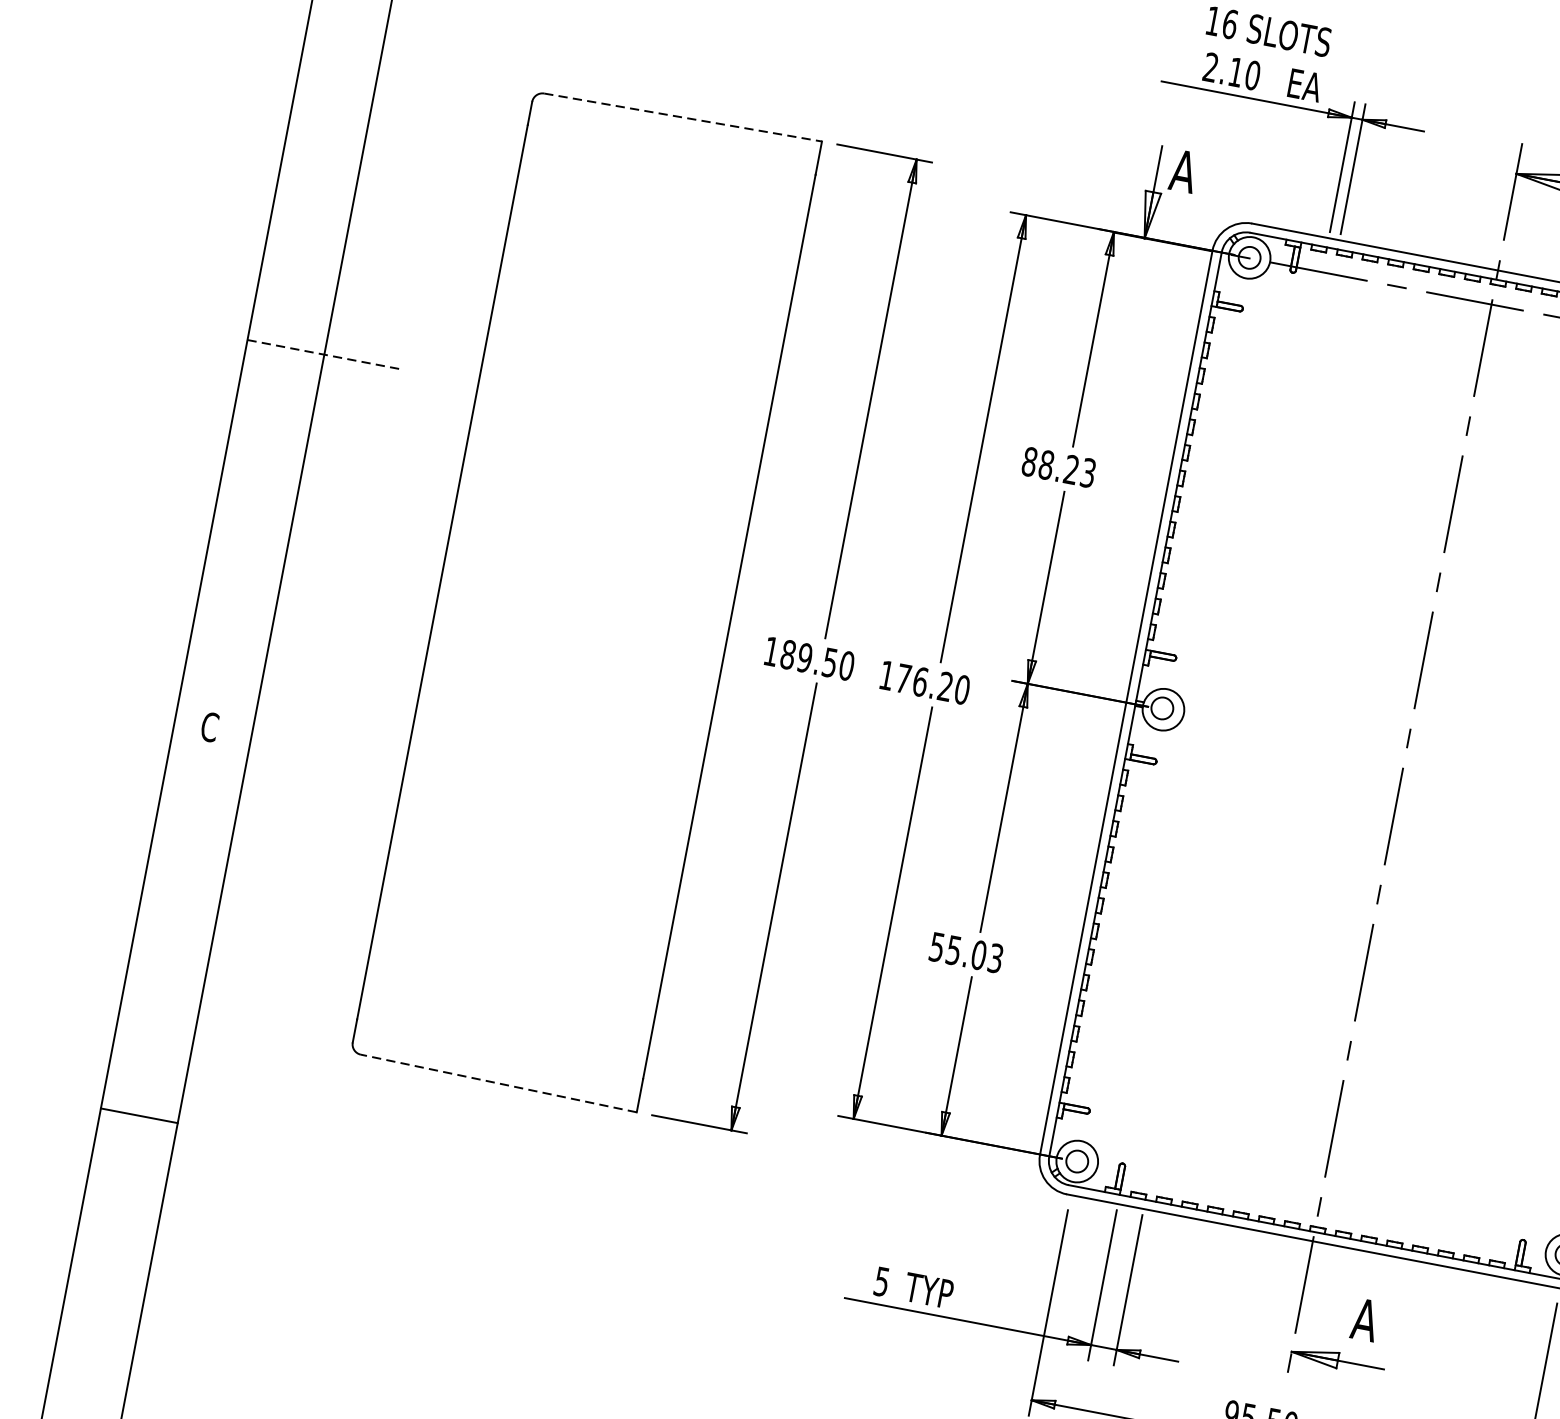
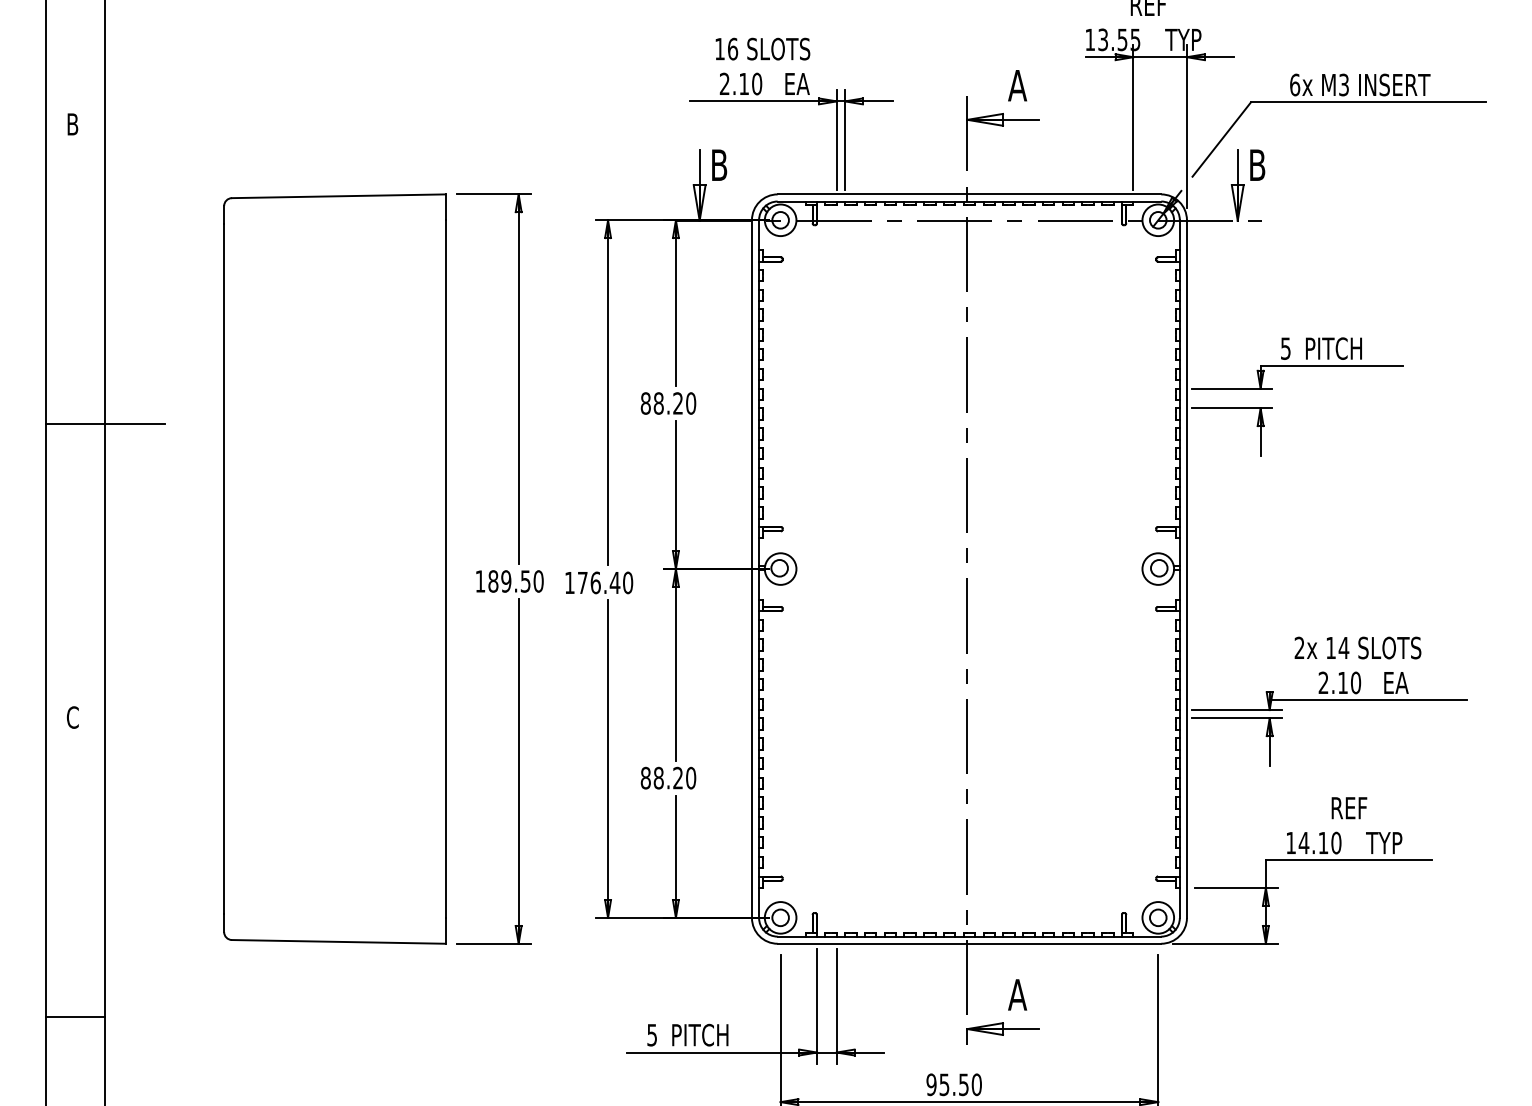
line: (682, 117) -> (338, 196), dashed -> solid
text: (1182, 170) -> (718, 164), A -> B
line: (324, 354) -> (105, 423), dashed -> solid
text: (1088, 473) -> (691, 403), 88.23 -> 88.20
text: (944, 686) -> (614, 582), 176.20 -> 176.40
text: (966, 952) -> (668, 777), 55.03 -> 88.20
line: (498, 1082) -> (338, 941), dashed -> solid
text: (943, 1292) -> (699, 1034), TYP -> PITCH

